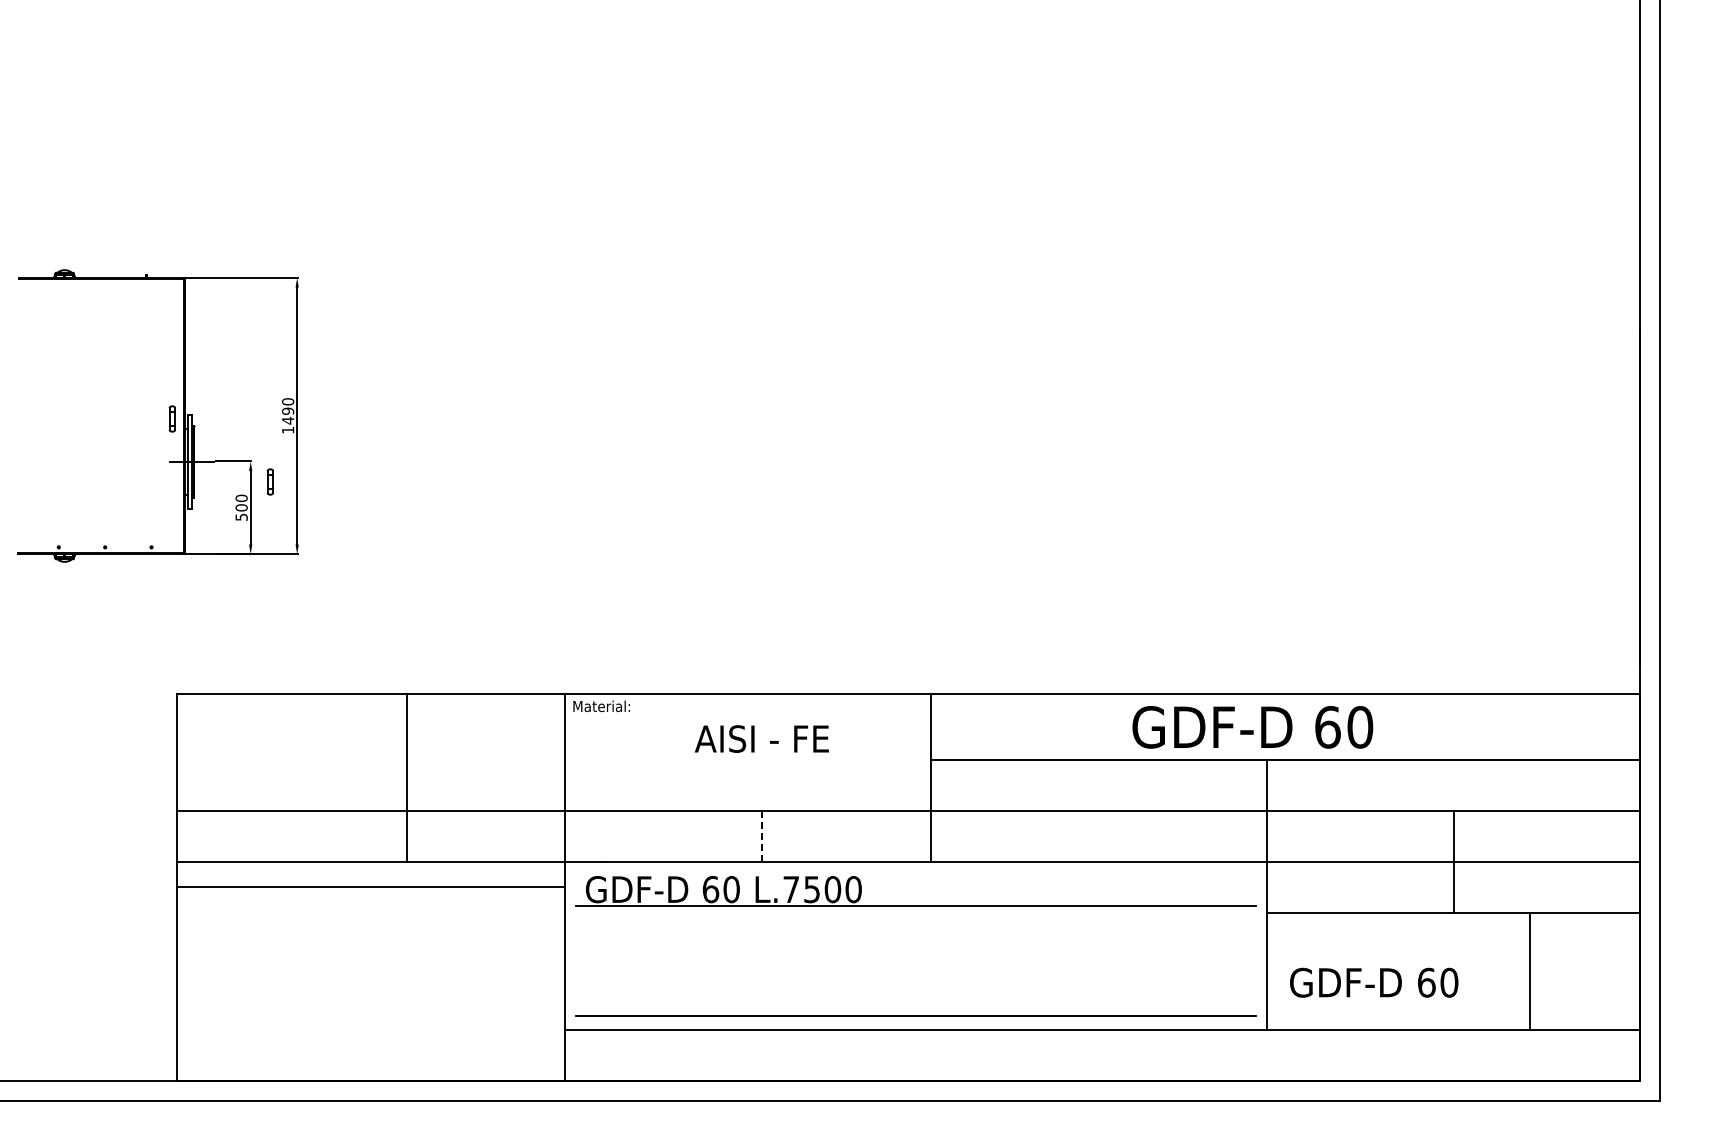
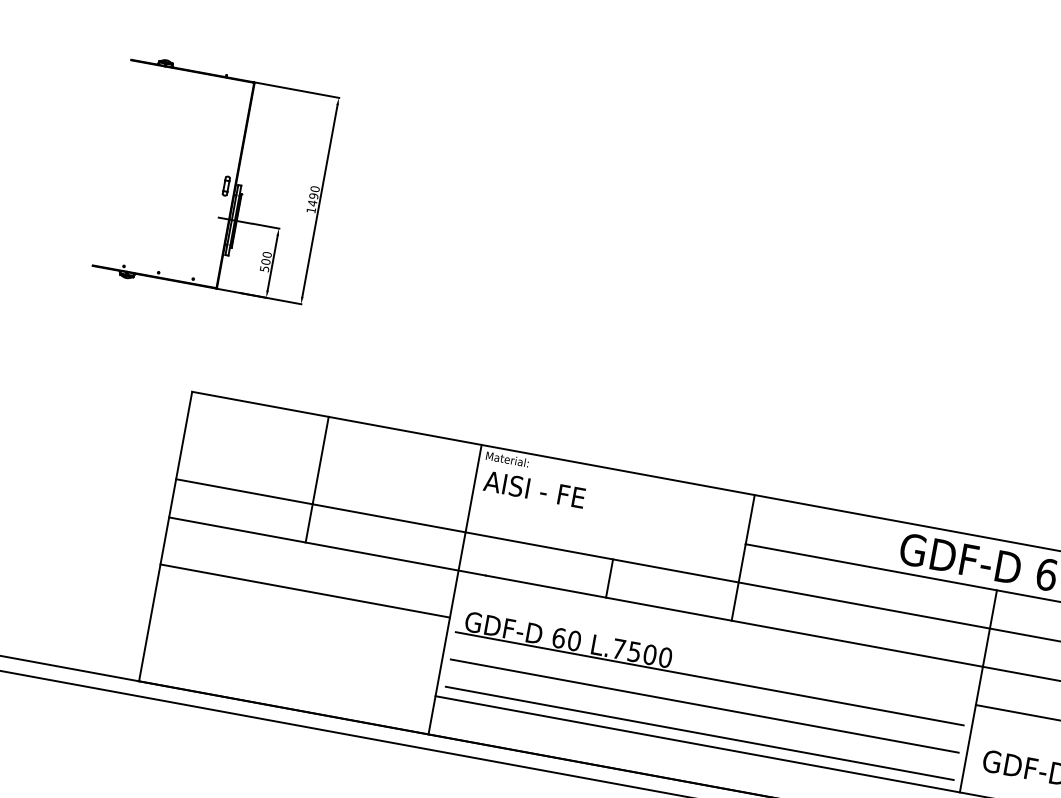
part: (269, 481) -> (290, 246), removed
text: (761, 738) -> (534, 489), moved
line: (406, 777) -> (316, 479), moved
line: (762, 836) -> (609, 578), dashed -> solid
line: (370, 886) -> (305, 590), moved
part: (915, 905) -> (709, 678), moved
line: (915, 979) -> (704, 706), added

